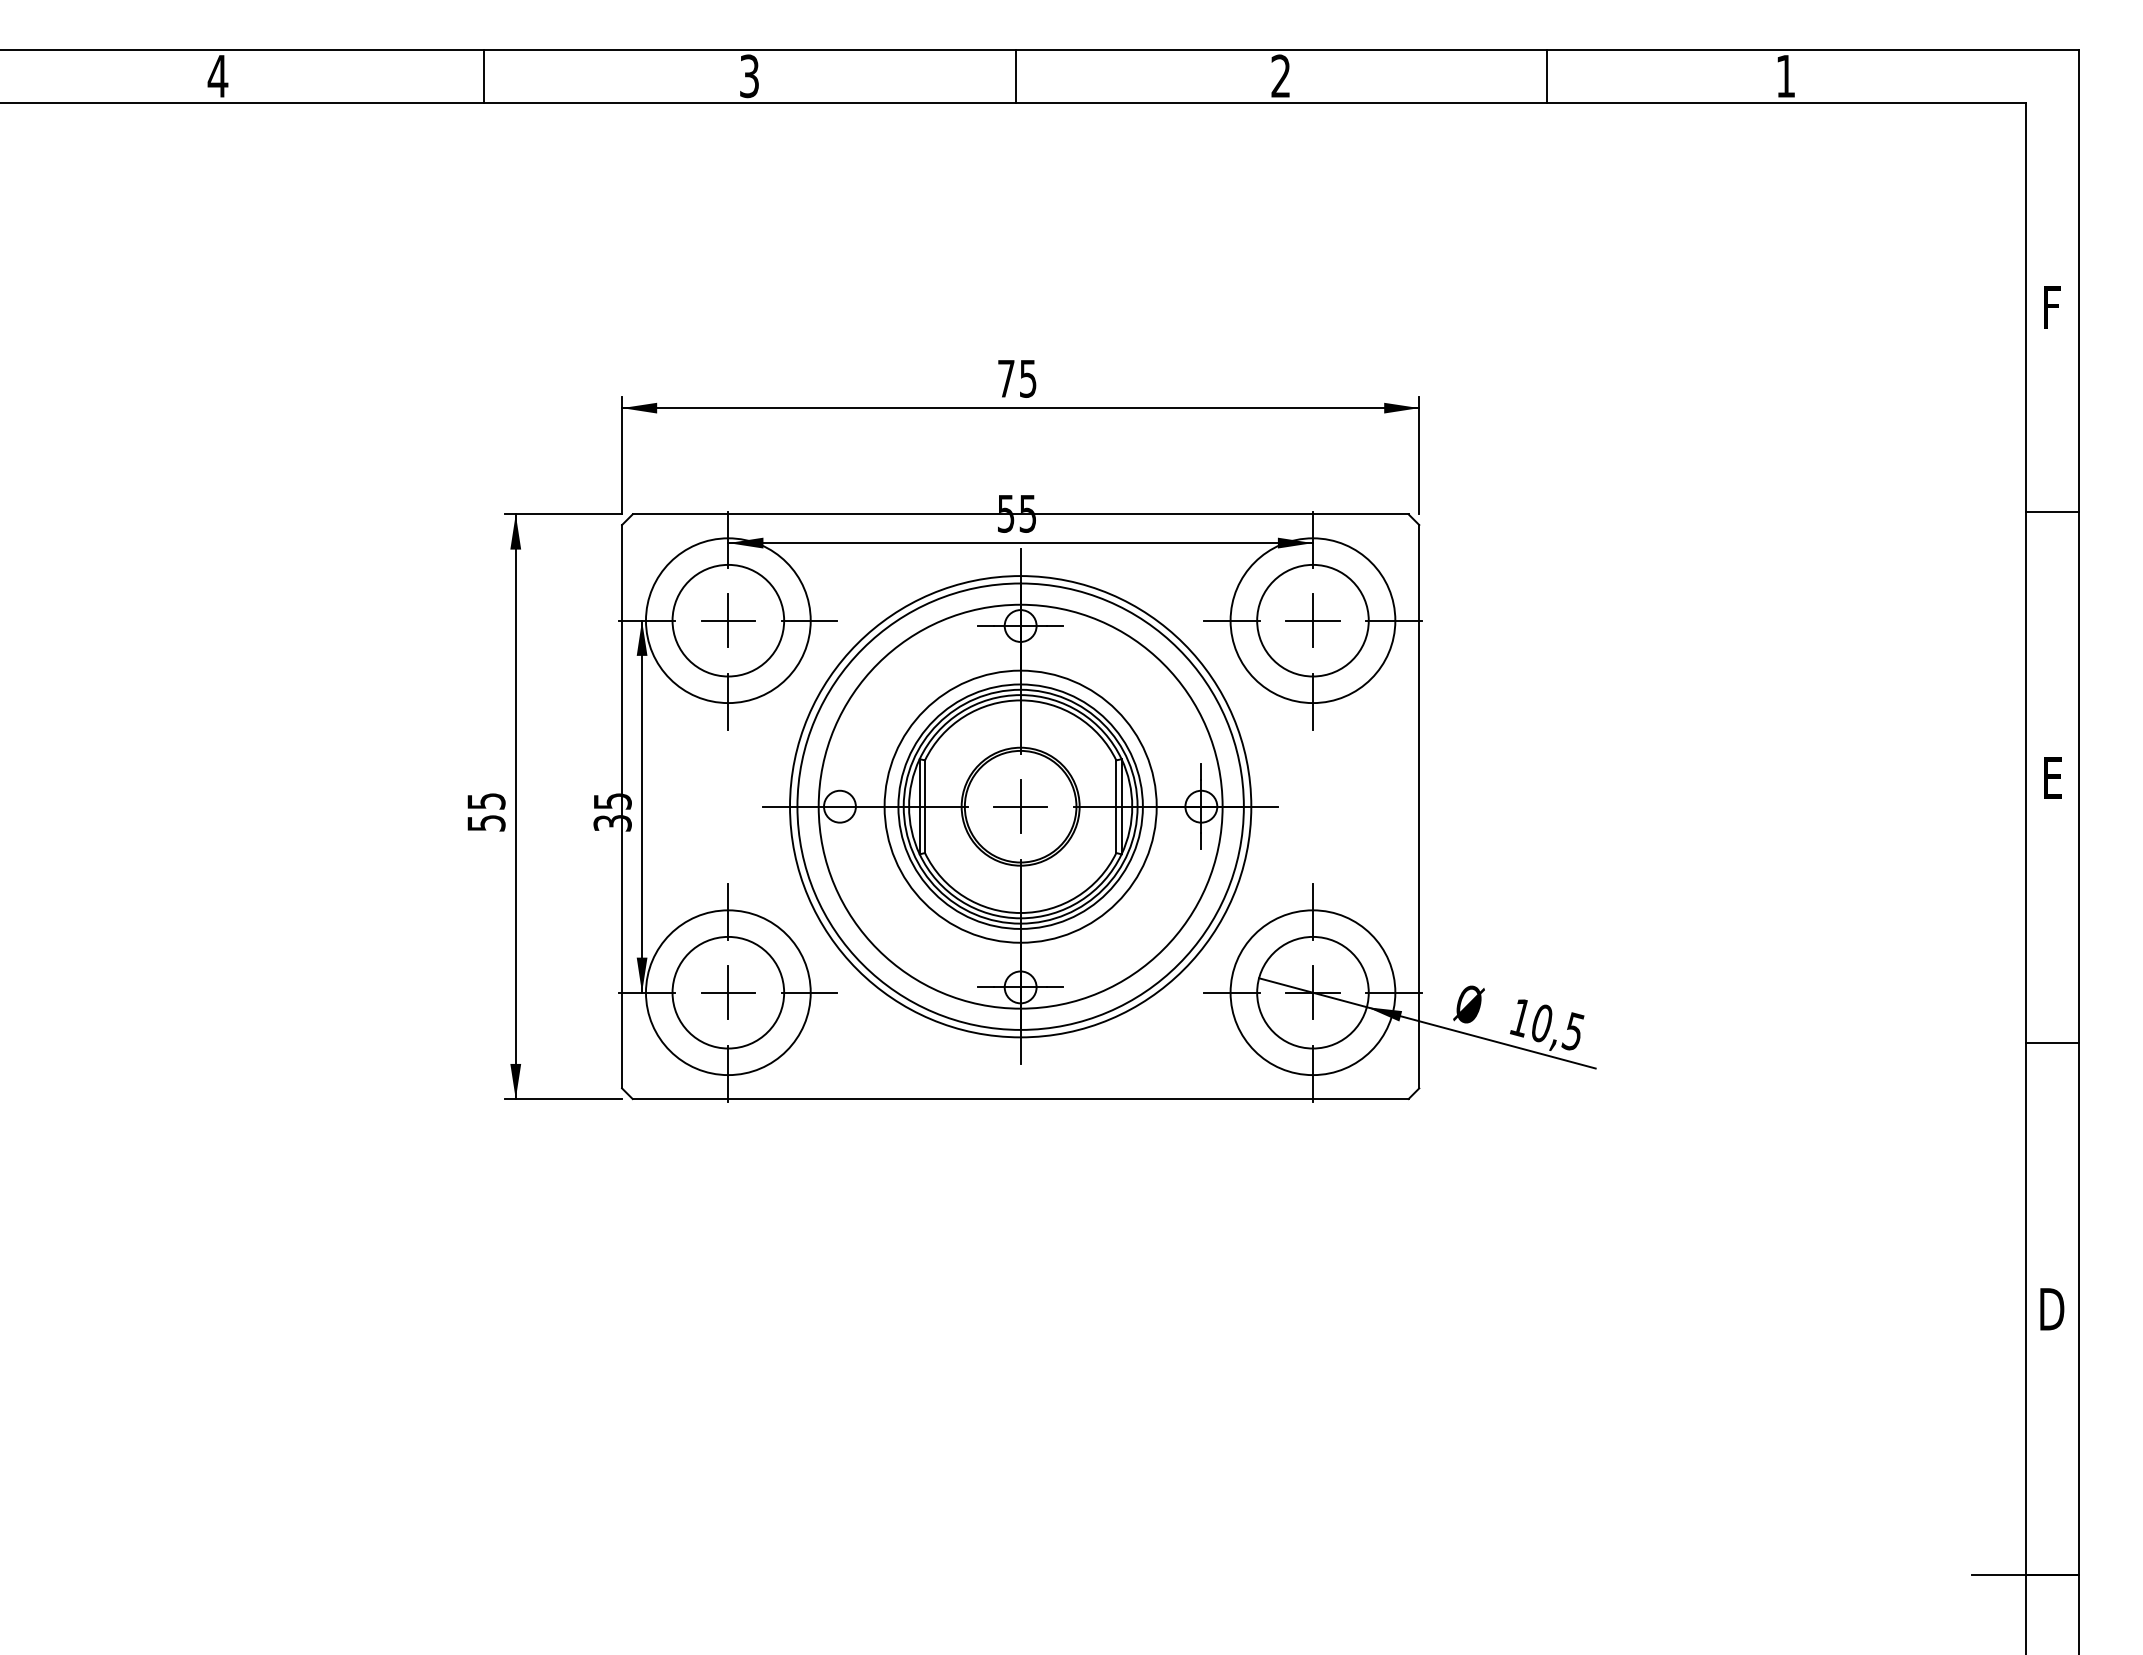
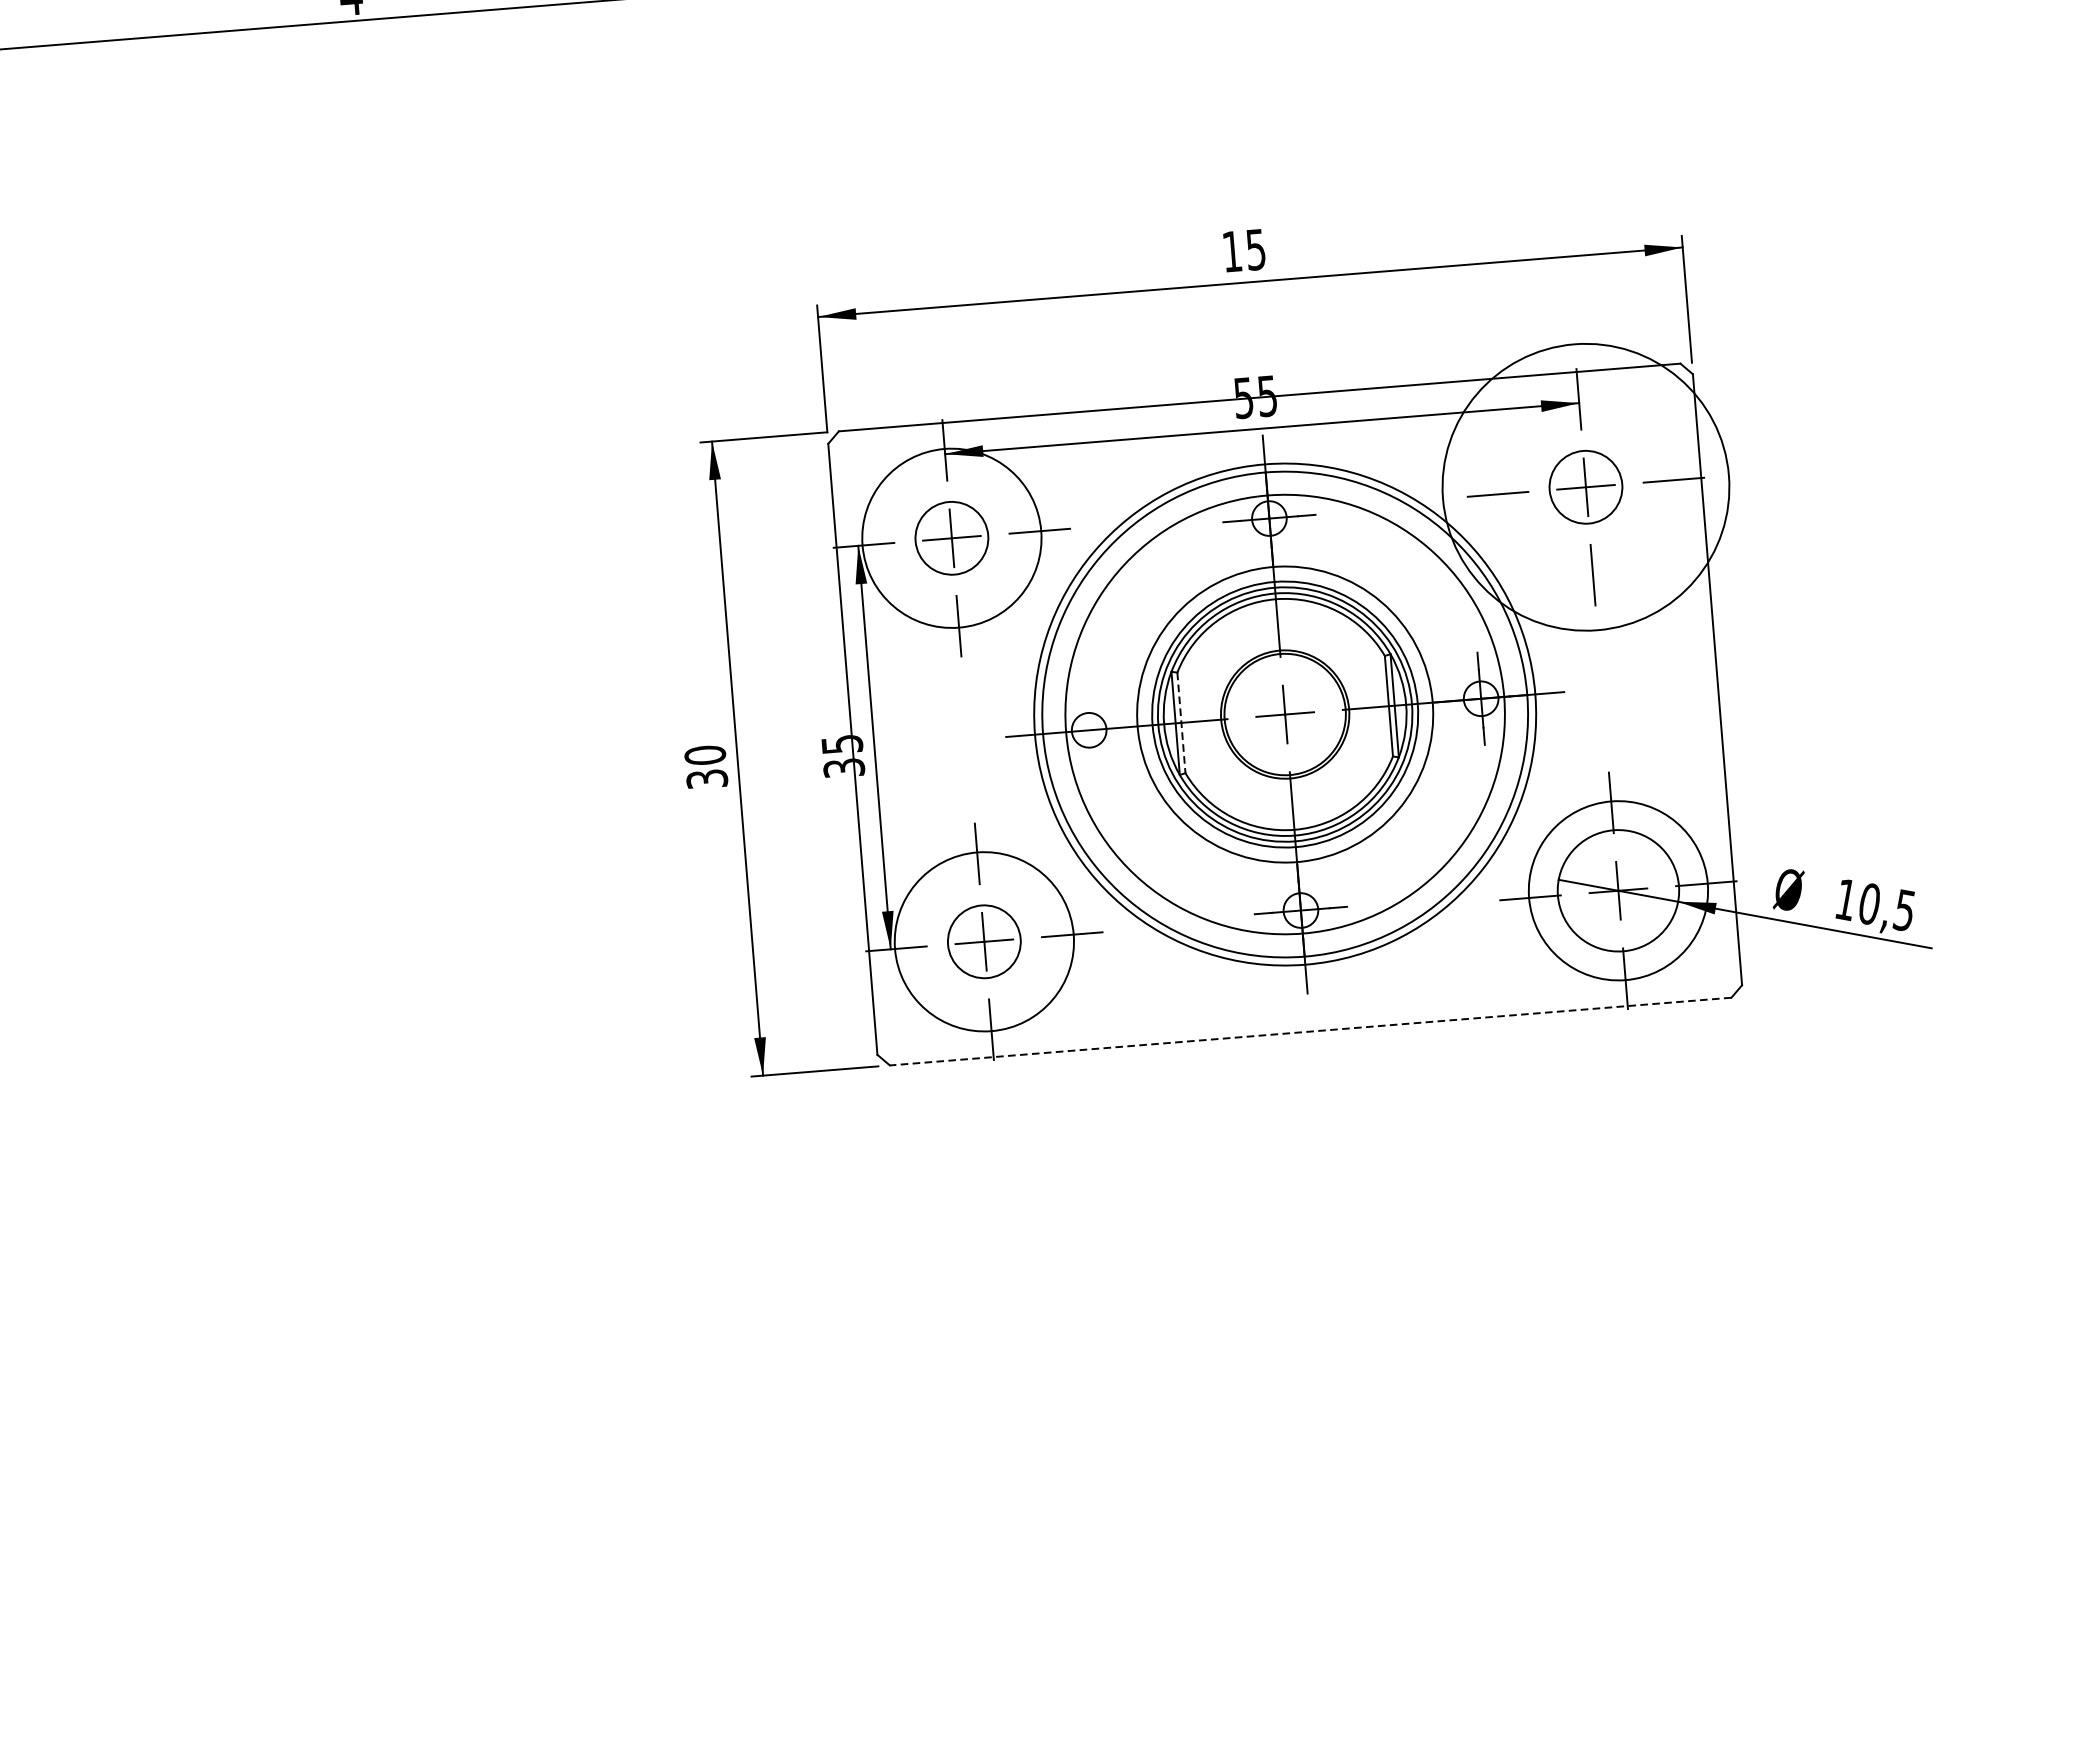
text: (1006, 378) -> (1232, 251), 75 -> 15
circle: (728, 620) -> (952, 538), size x0.6
circle: (1312, 620) -> (1585, 487), size x0.6
circle: (1312, 620) -> (1585, 487), size x1.6
line: (925, 807) -> (1182, 723), solid -> dashed
text: (486, 811) -> (706, 766), 55 -> 30
circle: (728, 992) -> (984, 941), size x0.6
line: (1020, 1099) -> (1310, 1032), solid -> dashed

